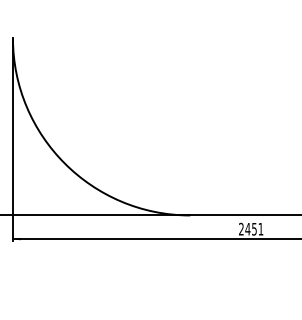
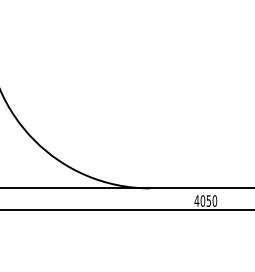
text: (250, 228) -> (205, 200), 2451 -> 4050

